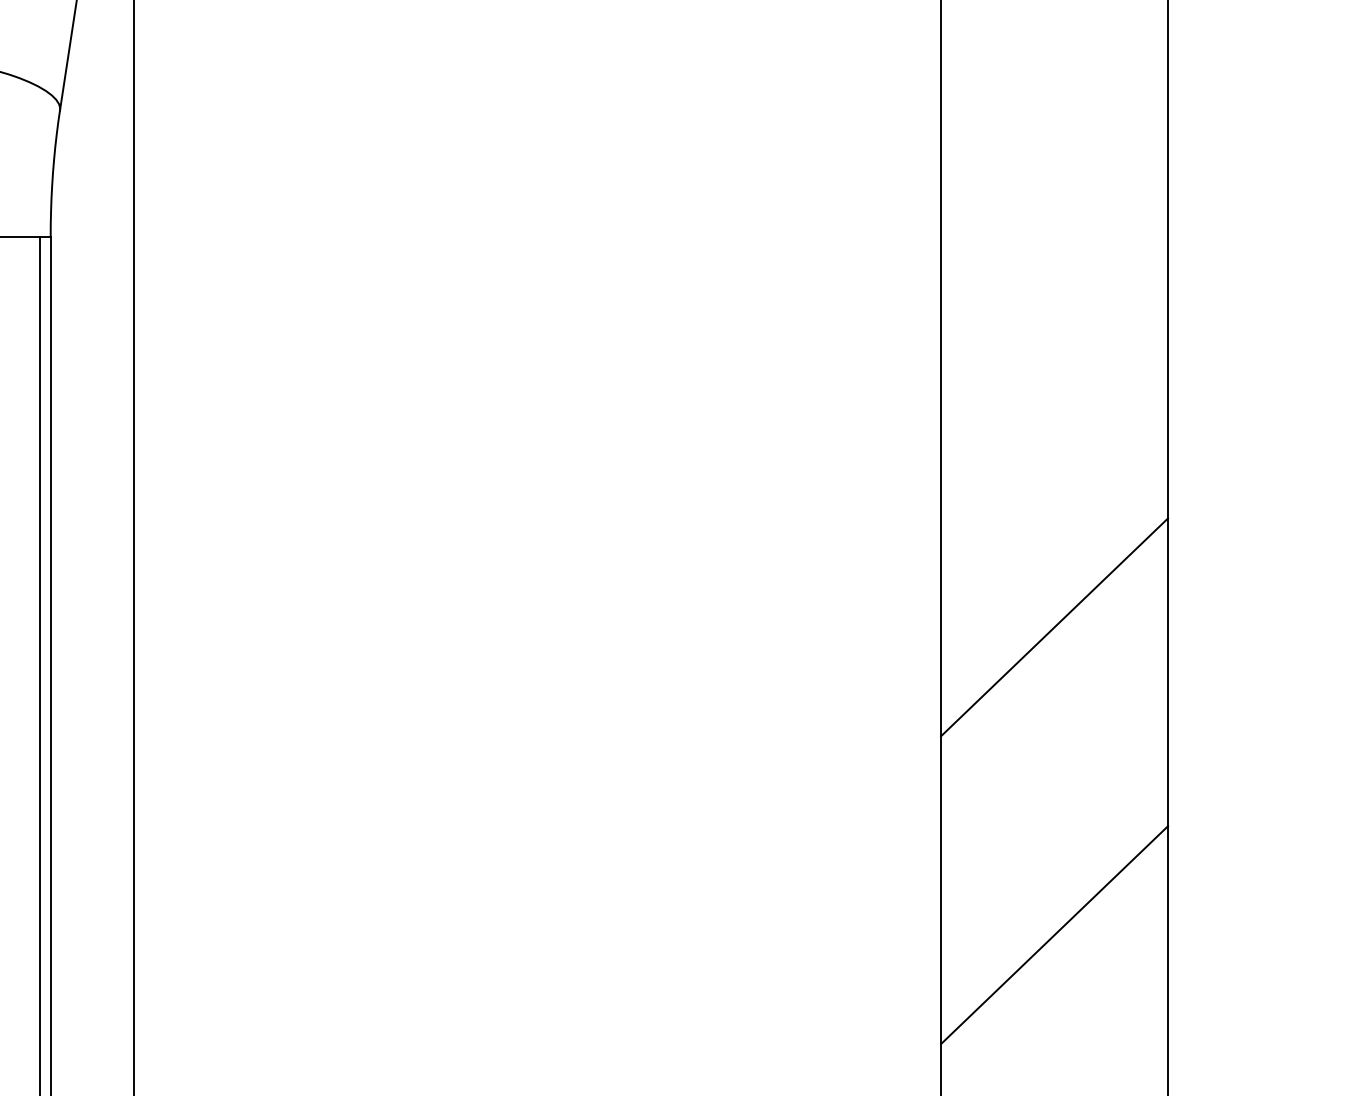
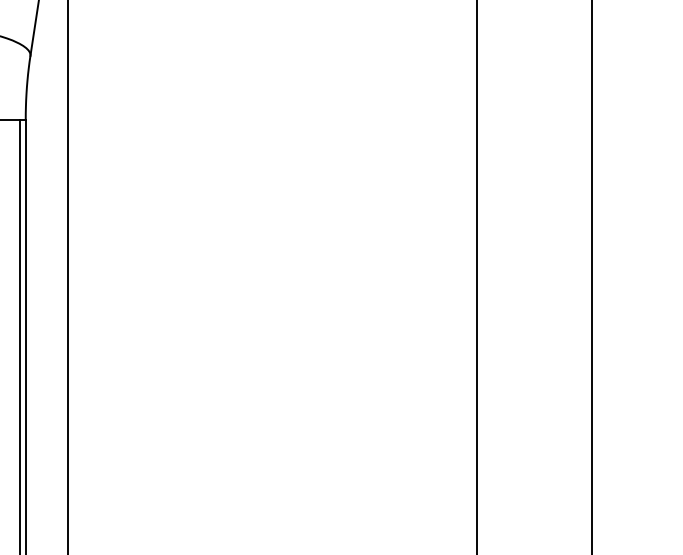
line: (1053, 626) -> (533, 317), removed
line: (1053, 934) -> (533, 473), removed

